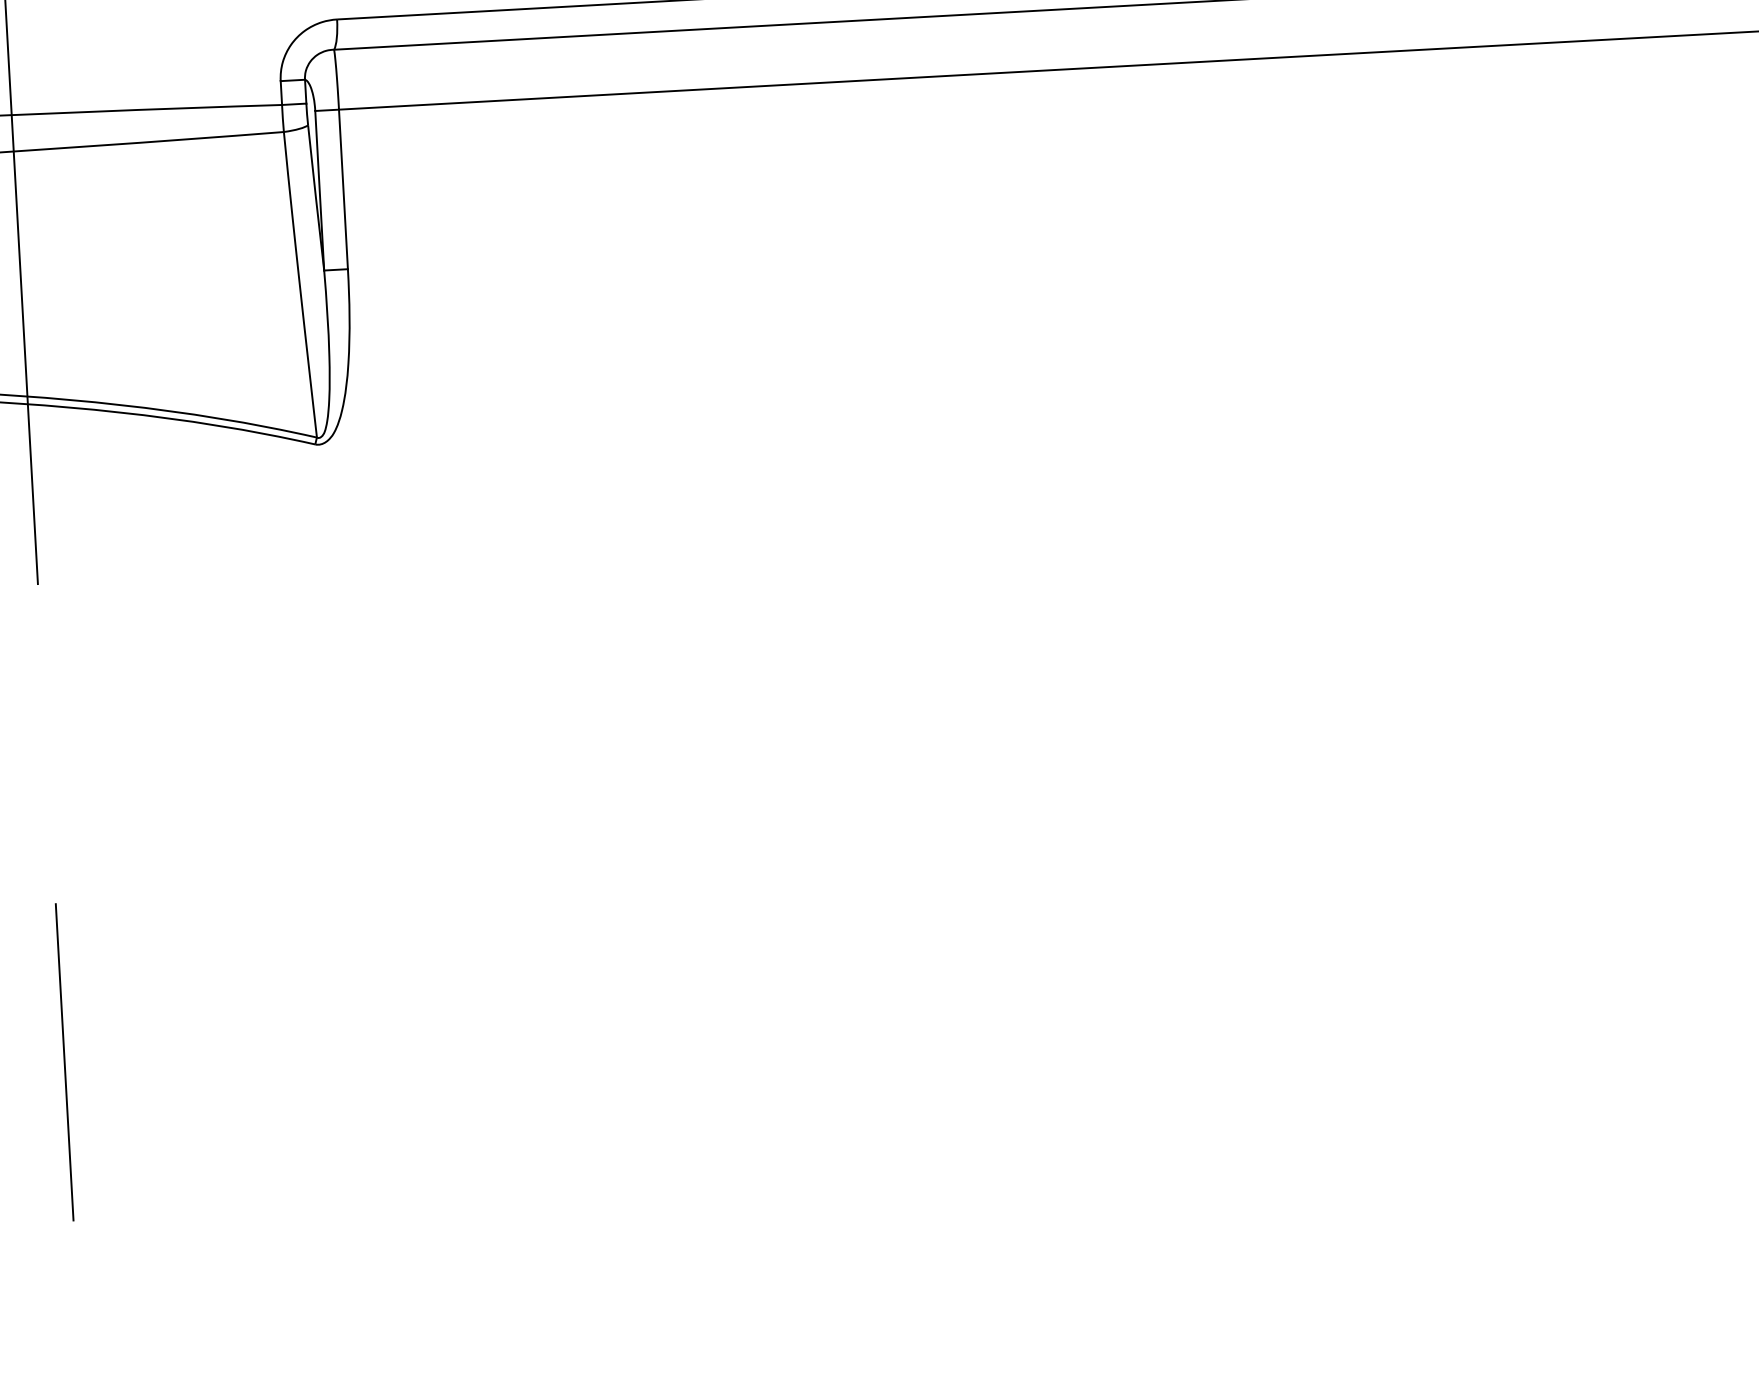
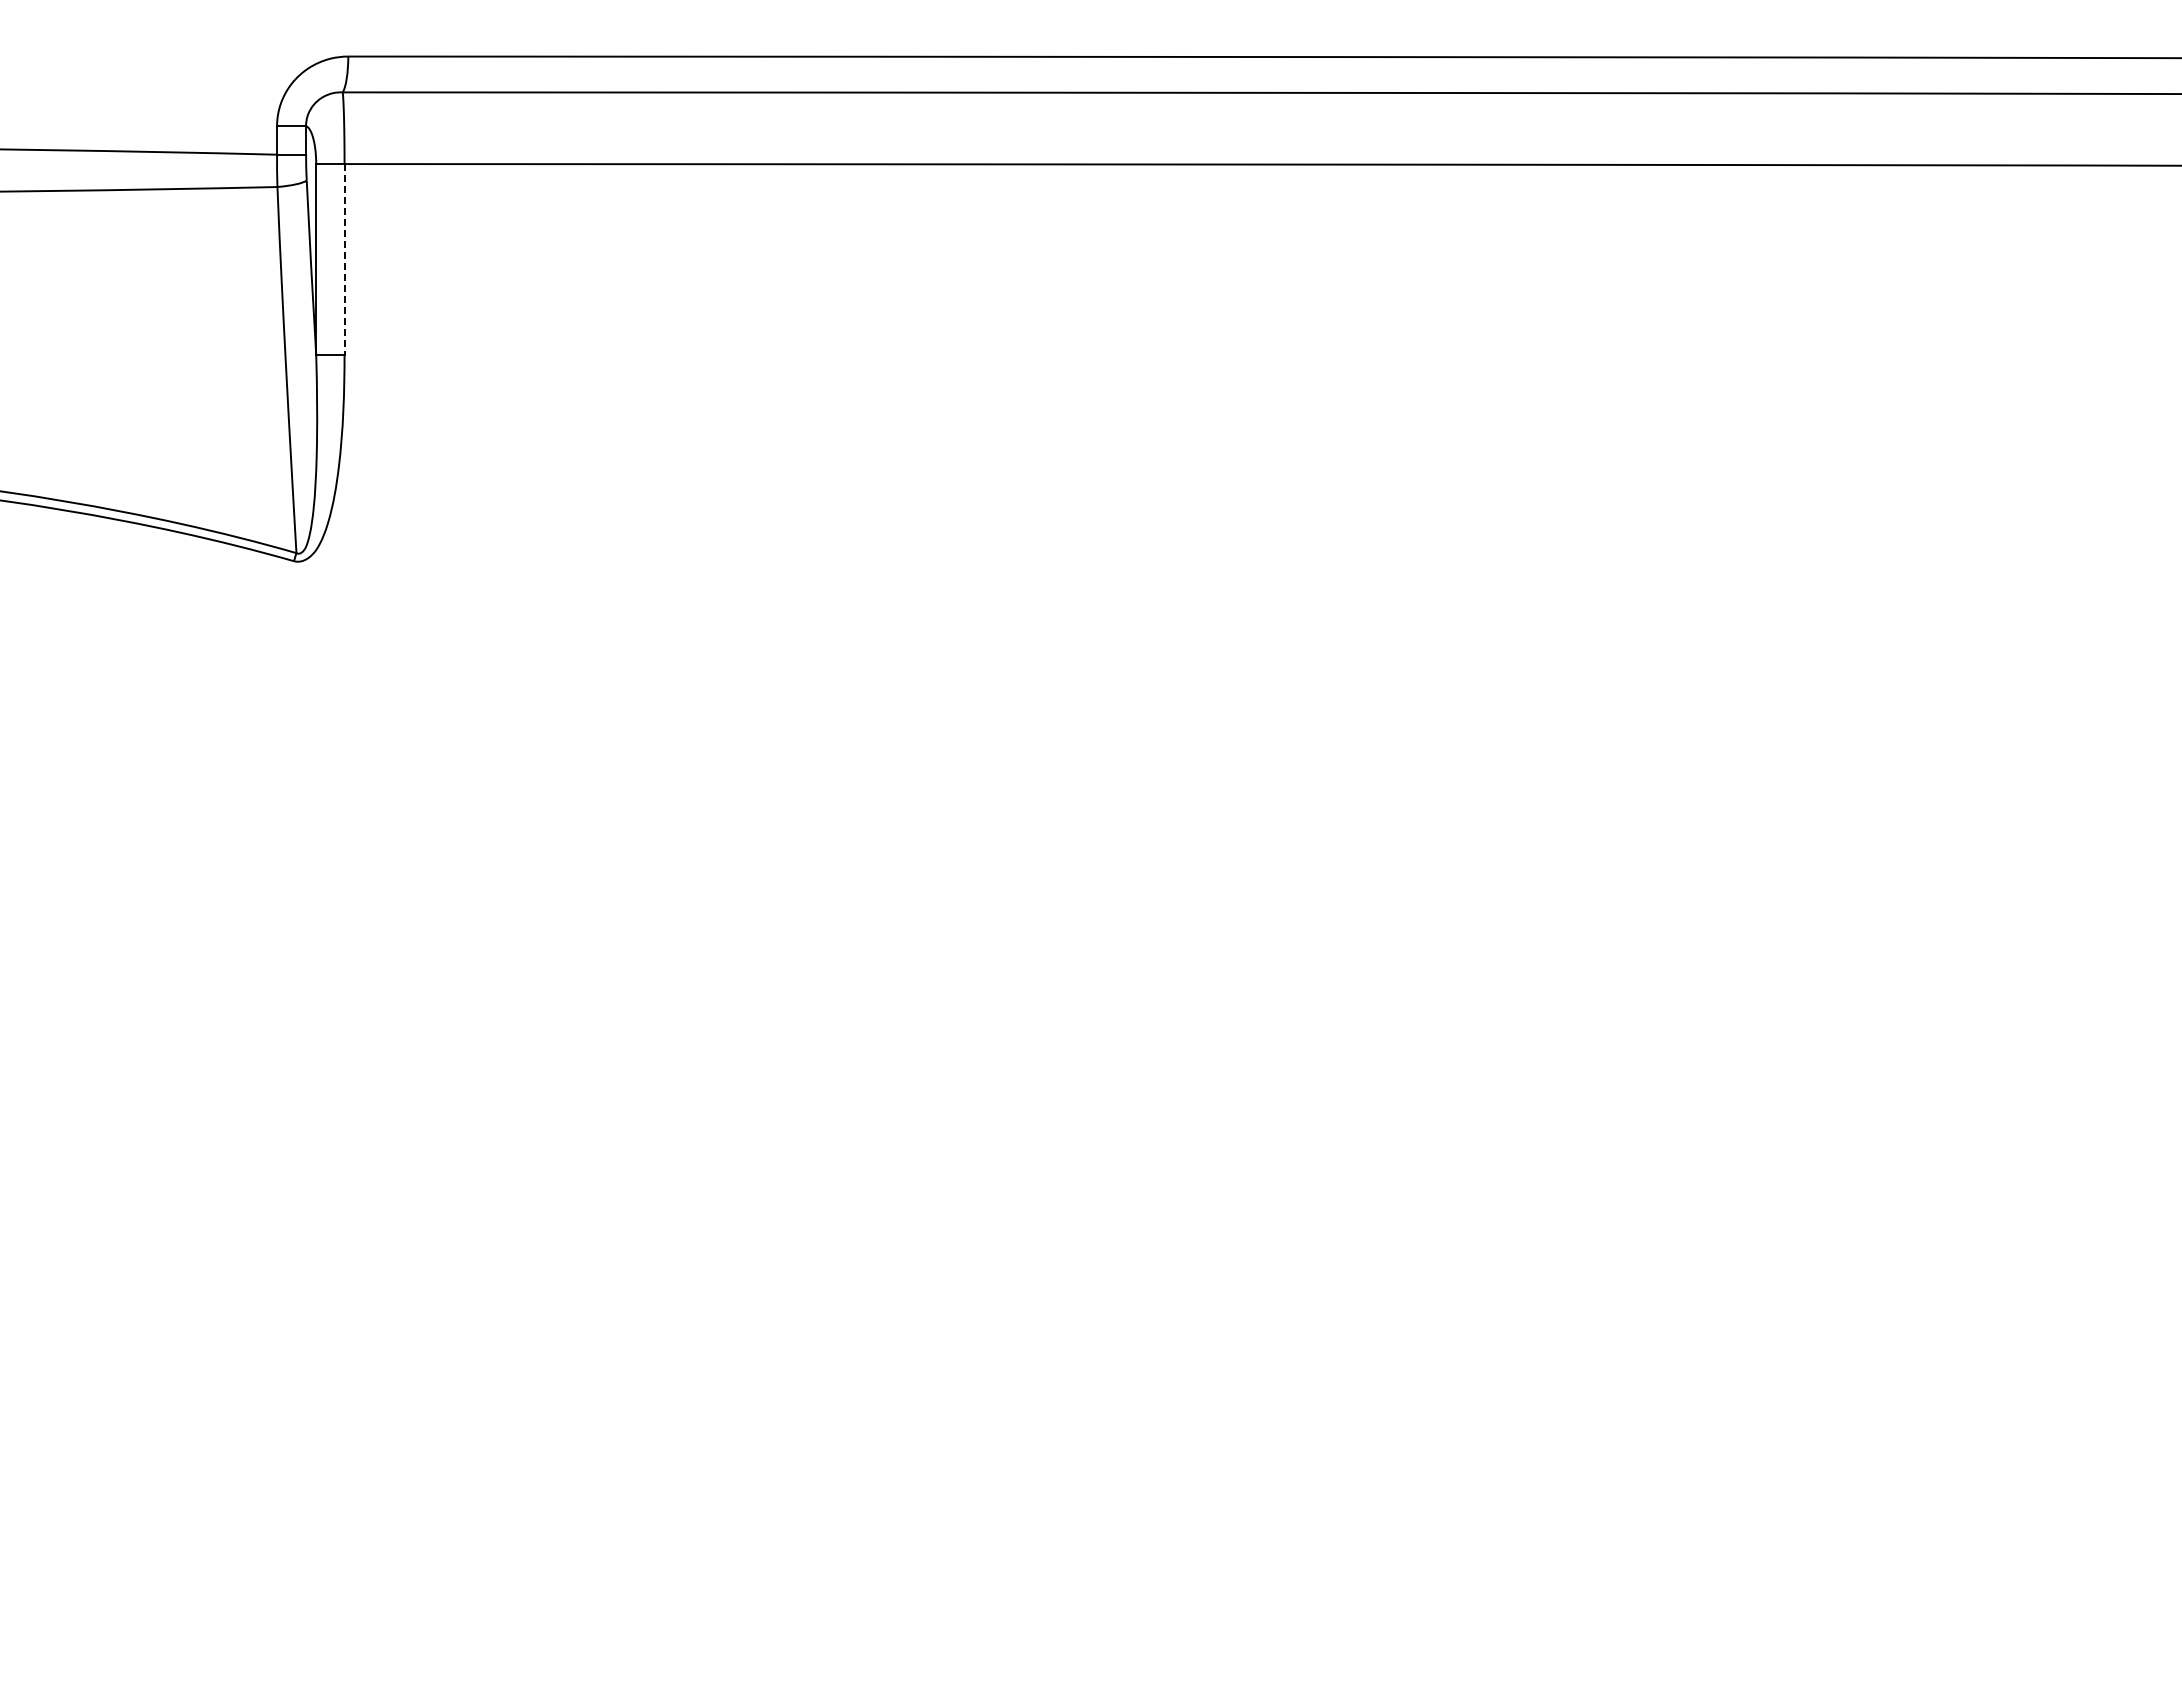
line: (343, 189) -> (344, 259), solid -> dashed

